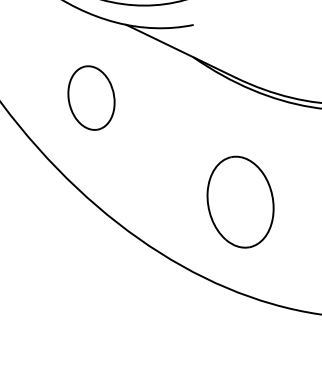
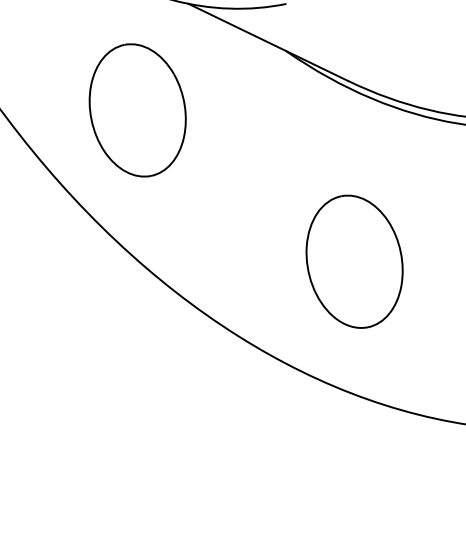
part: (91, 97) -> (137, 109), size x1.43

